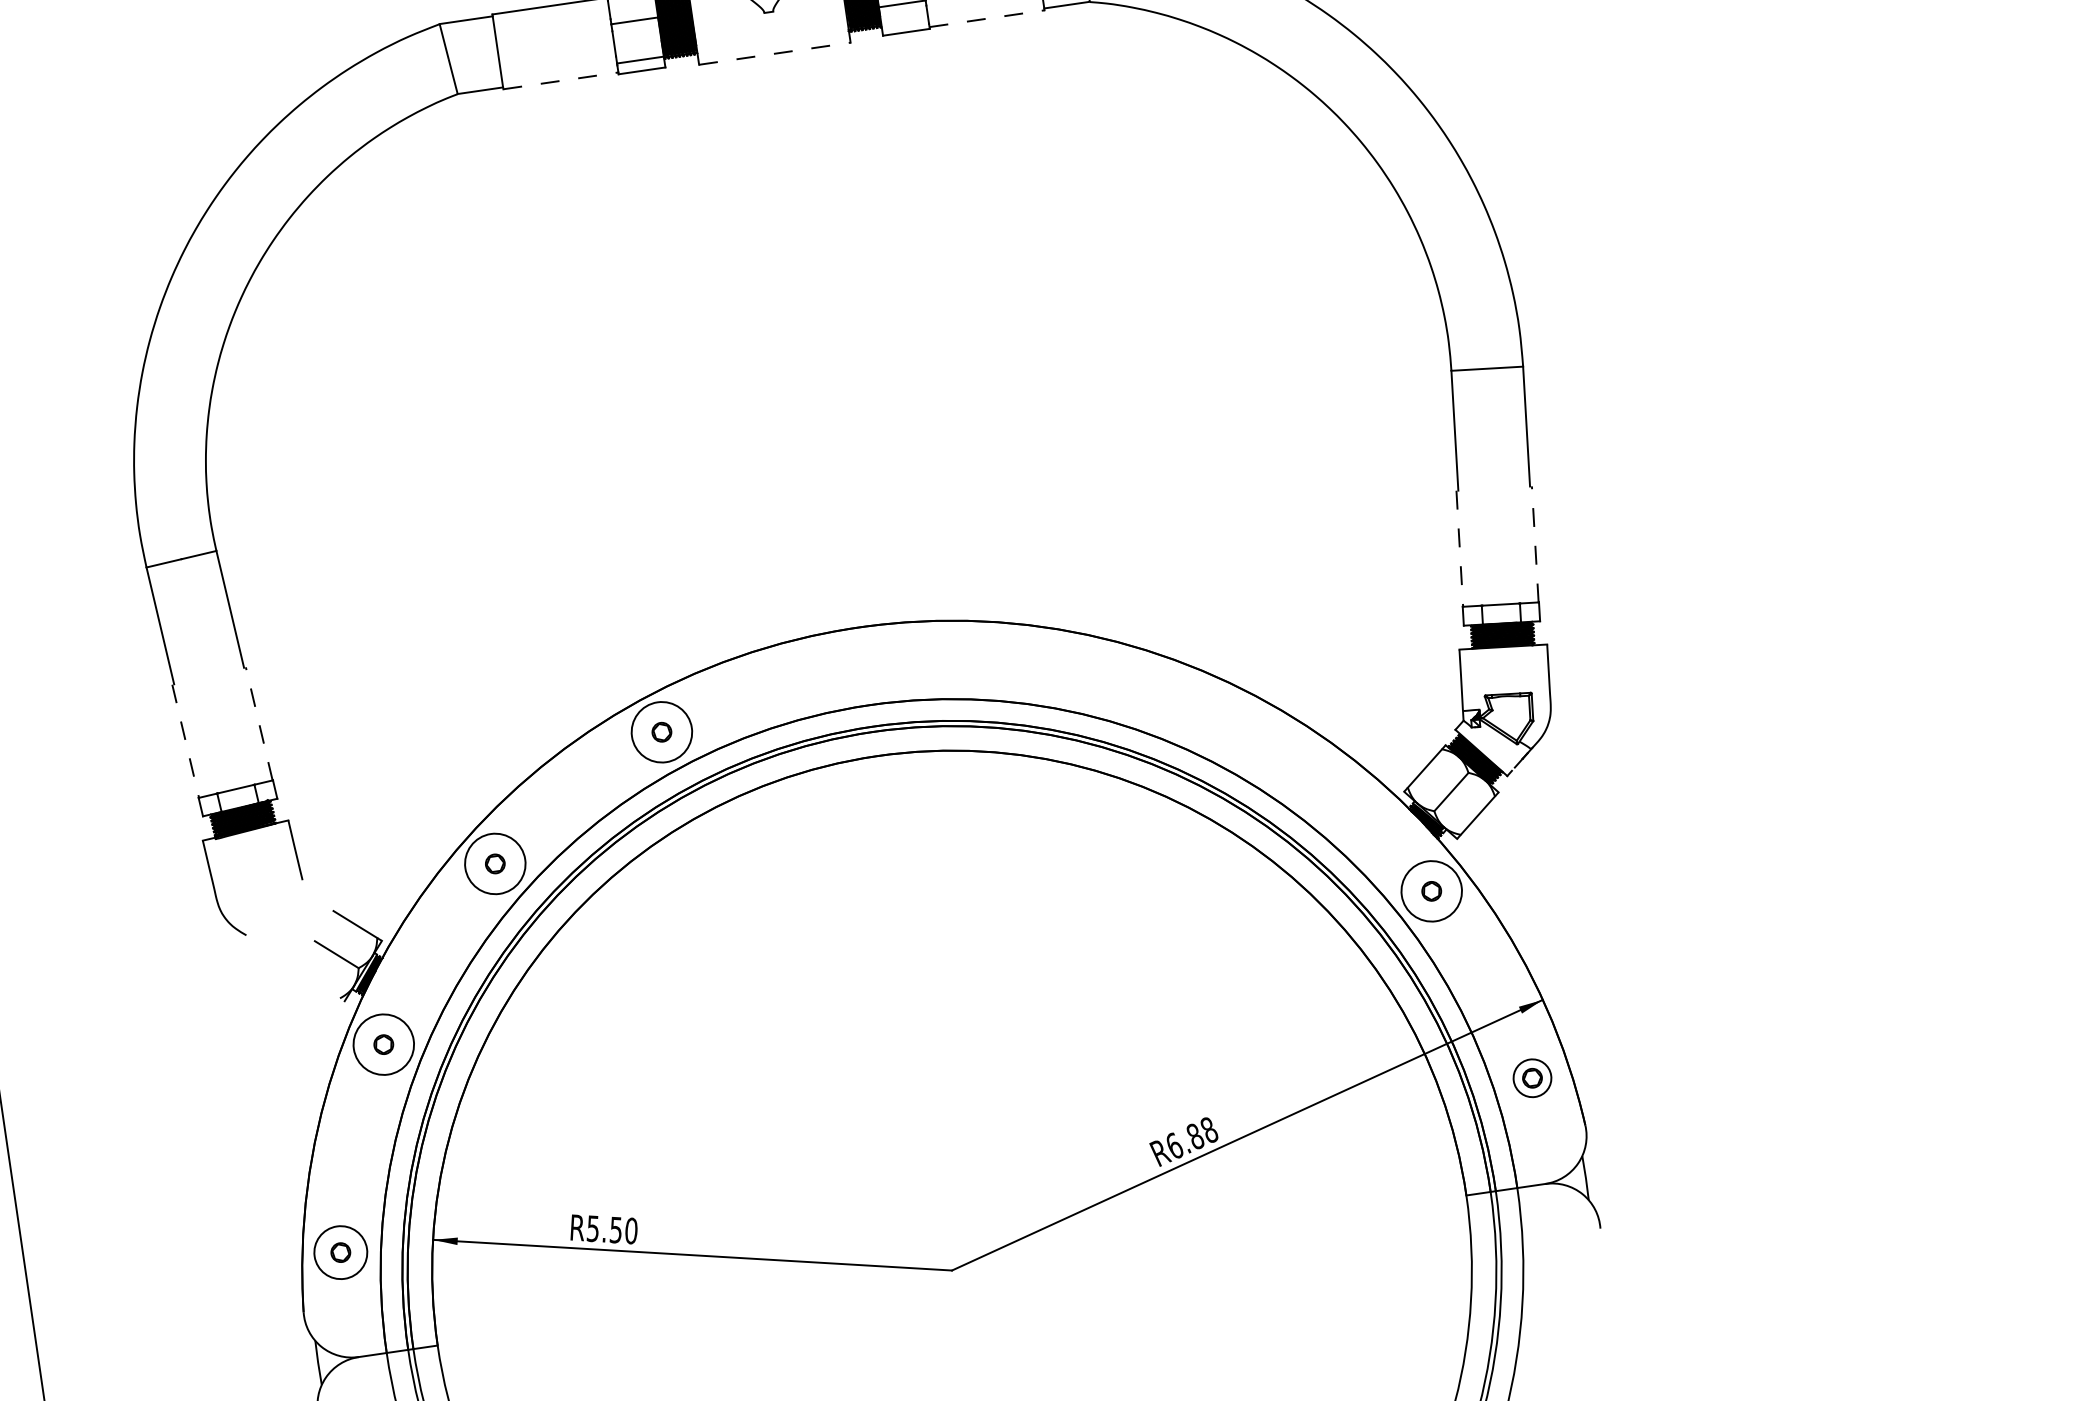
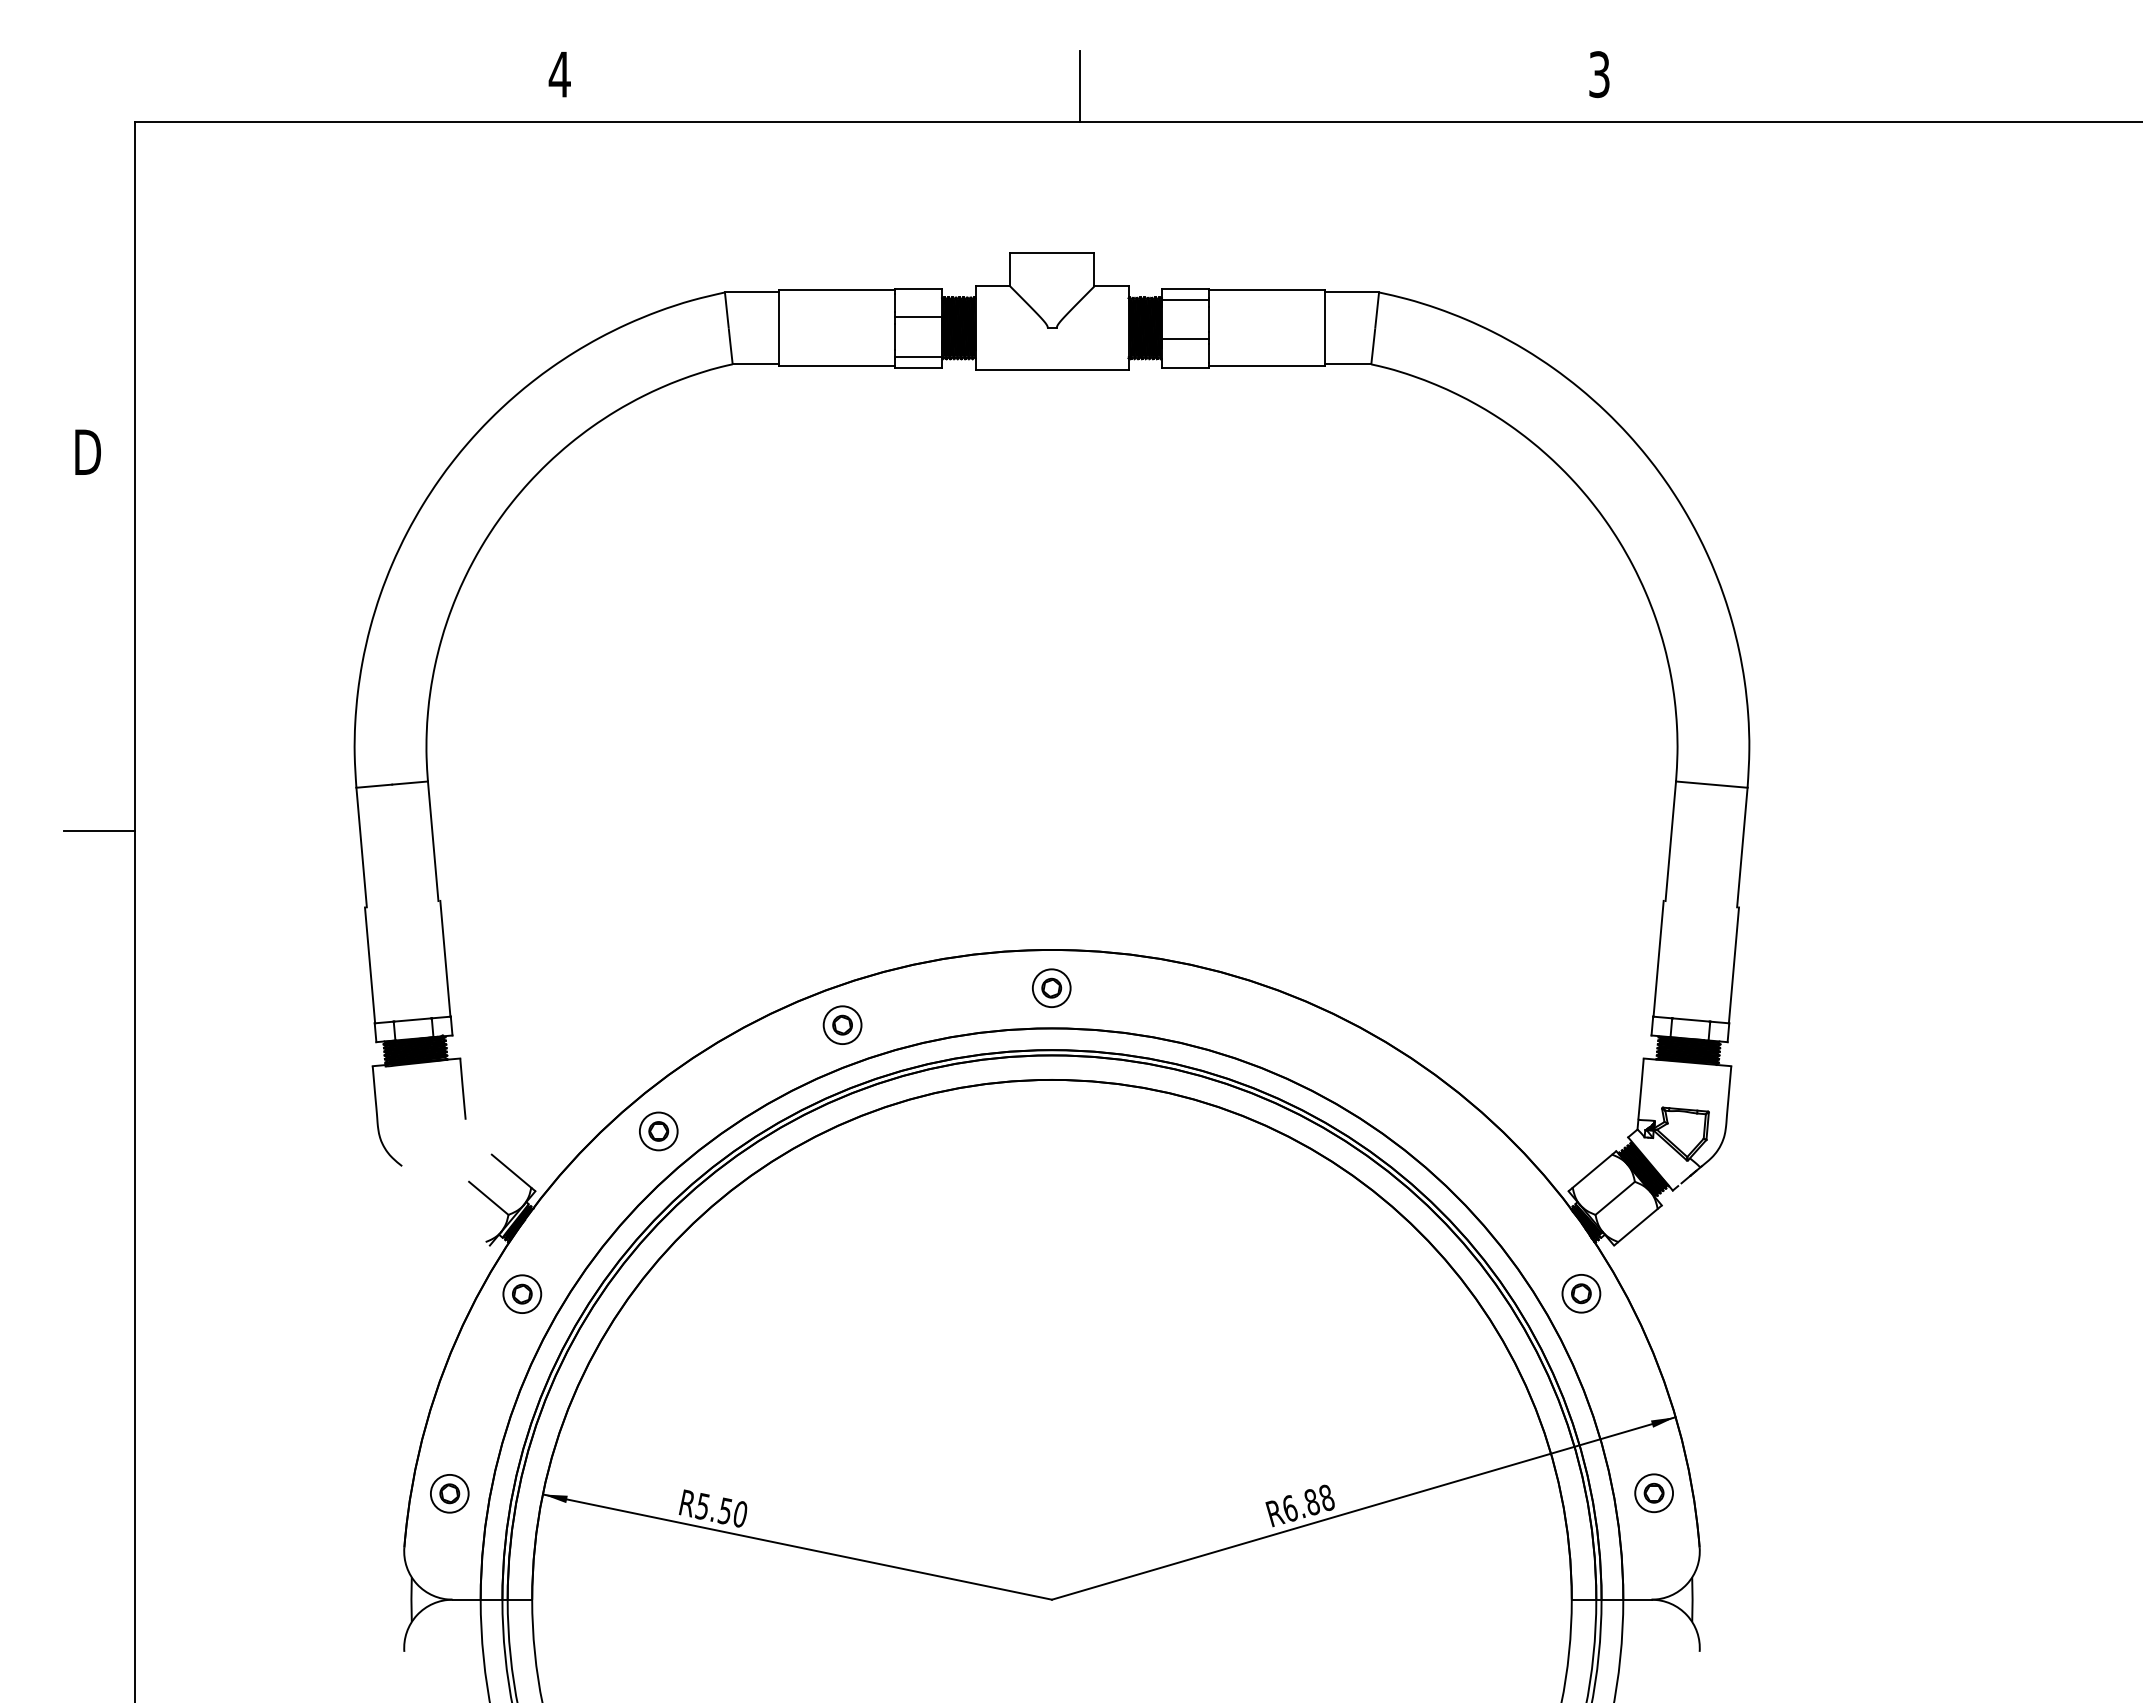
line: (987, 19) -> (1267, 366), dashed -> solid
line: (775, 54) -> (1052, 370), dashed -> solid
line: (561, 81) -> (837, 366), dashed -> solid
line: (1534, 543) -> (1733, 964), dashed -> solid
line: (1459, 549) -> (1658, 959), dashed -> solid
part: (863, 664) -> (1051, 987), added
line: (259, 723) -> (445, 958), dashed -> solid
circle: (661, 732) -> (842, 1025), size x0.62
line: (186, 741) -> (370, 965), dashed -> solid
circle: (495, 864) -> (658, 1131), size x0.62
circle: (1431, 891) -> (1581, 1293), size x0.62
circle: (384, 1044) -> (522, 1294), size x0.62
circle: (340, 1252) -> (449, 1493), size x0.71

